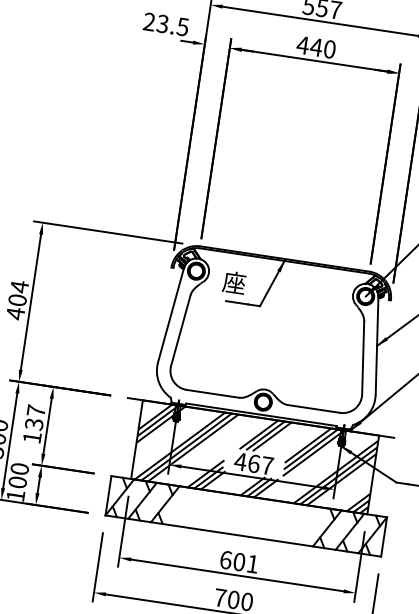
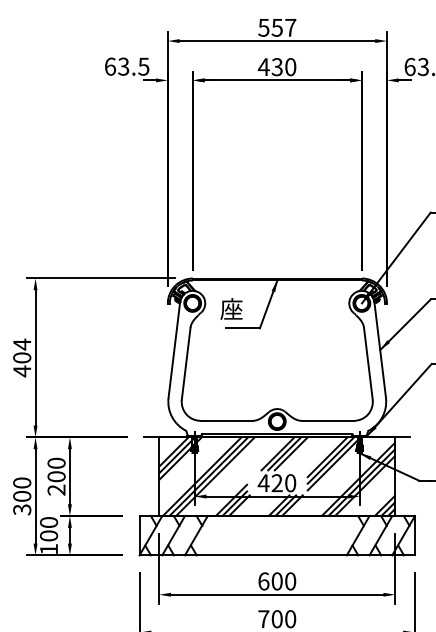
text: (148, 21) -> (109, 66), 23.5 -> 63.5
text: (316, 47) -> (277, 67), 440 -> 430
text: (34, 424) -> (56, 476), 137 -> 200
text: (260, 465) -> (283, 483), 467 -> 420
text: (252, 564) -> (290, 581), 601 -> 600

